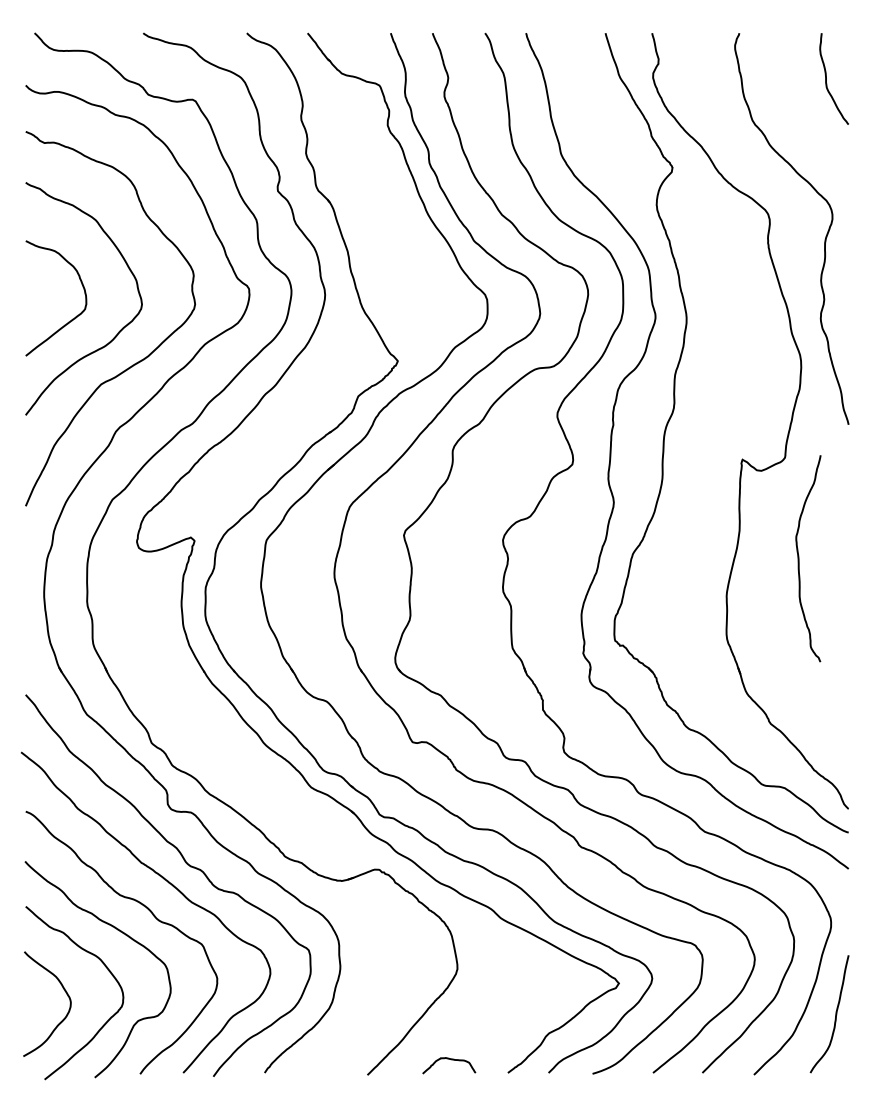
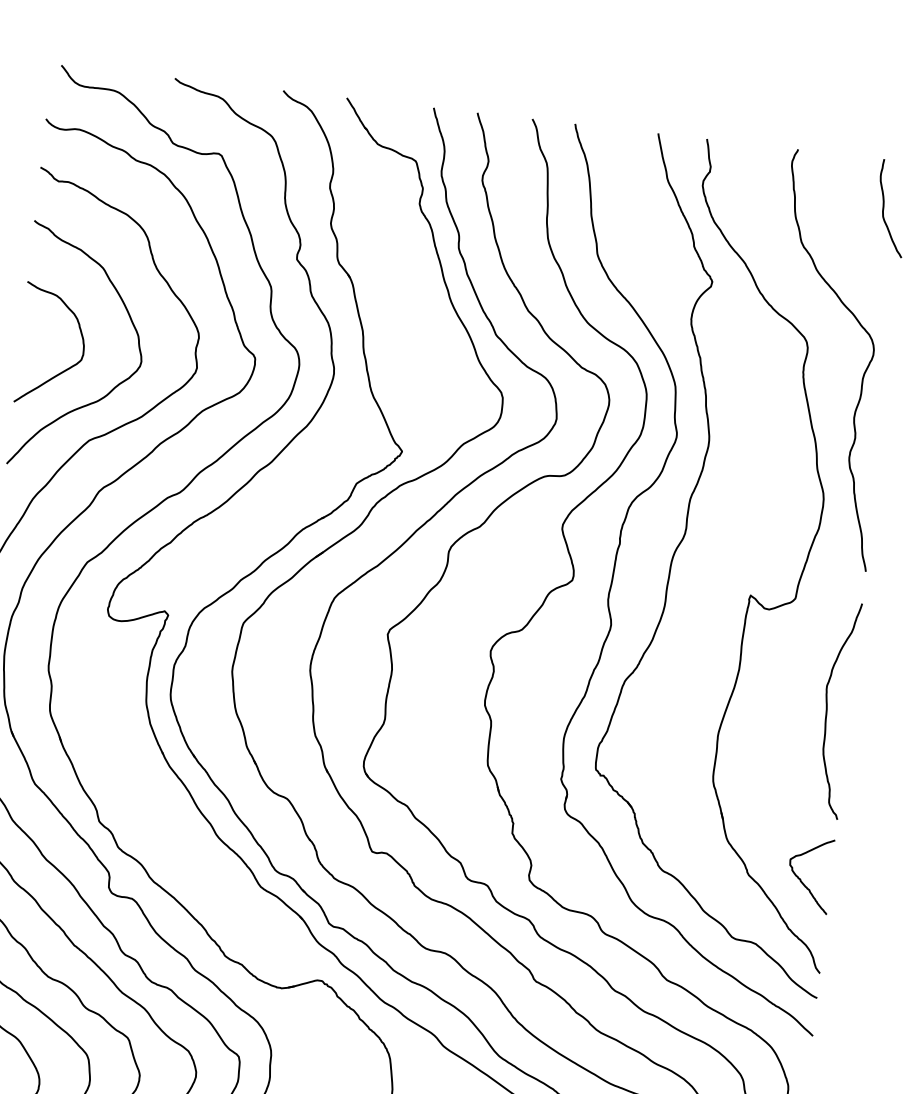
curve: (799, 558) -> (827, 709), moved
curve: (820, 721) -> (801, 878), added

